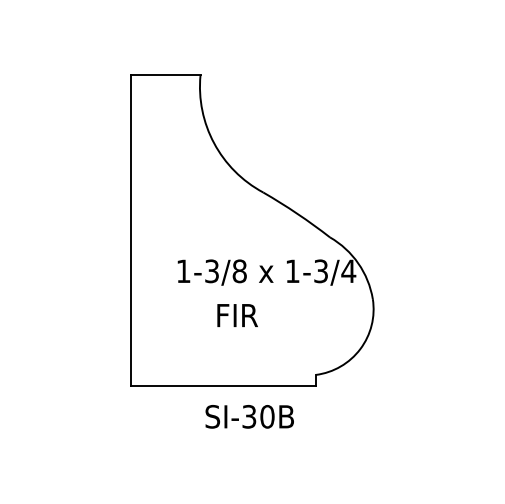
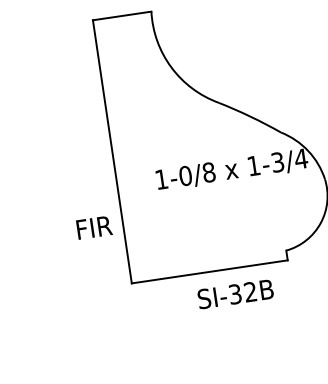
text: (212, 271) -> (186, 176), 1-3/8 -> 1-0/8
text: (237, 315) -> (94, 227), moved
text: (267, 416) -> (250, 291), SI-30B -> SI-32B

